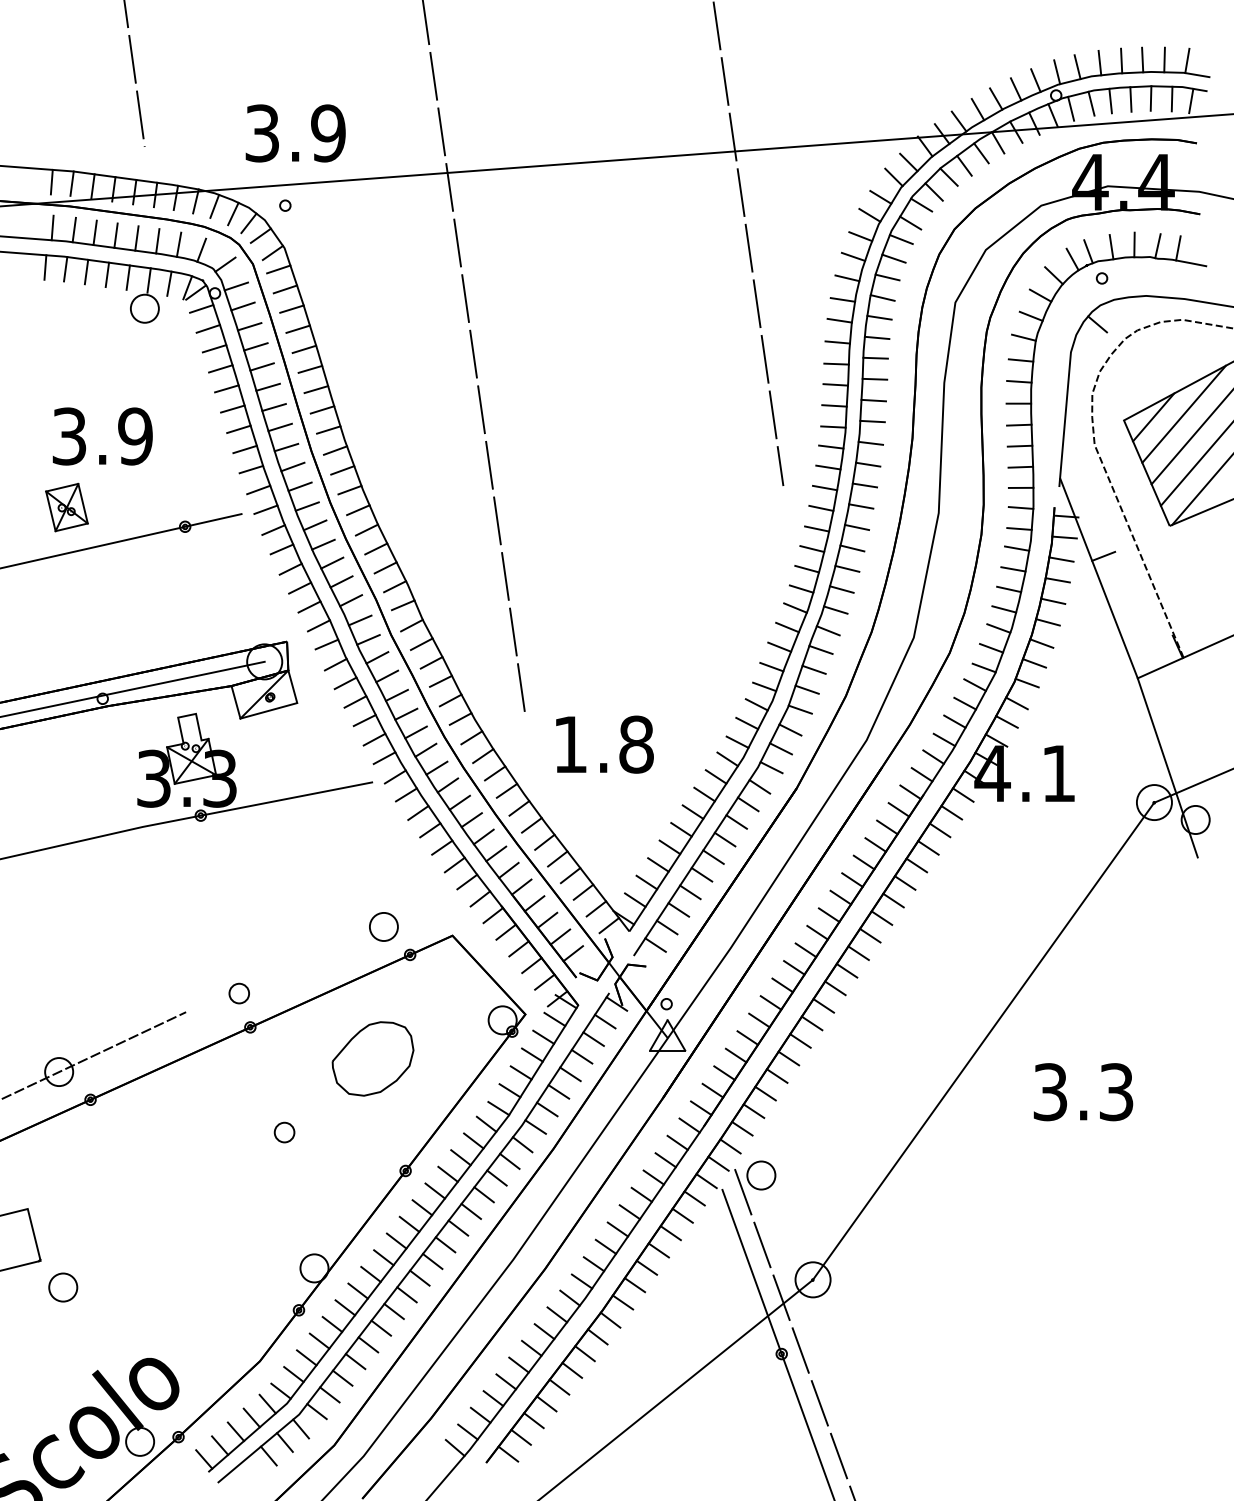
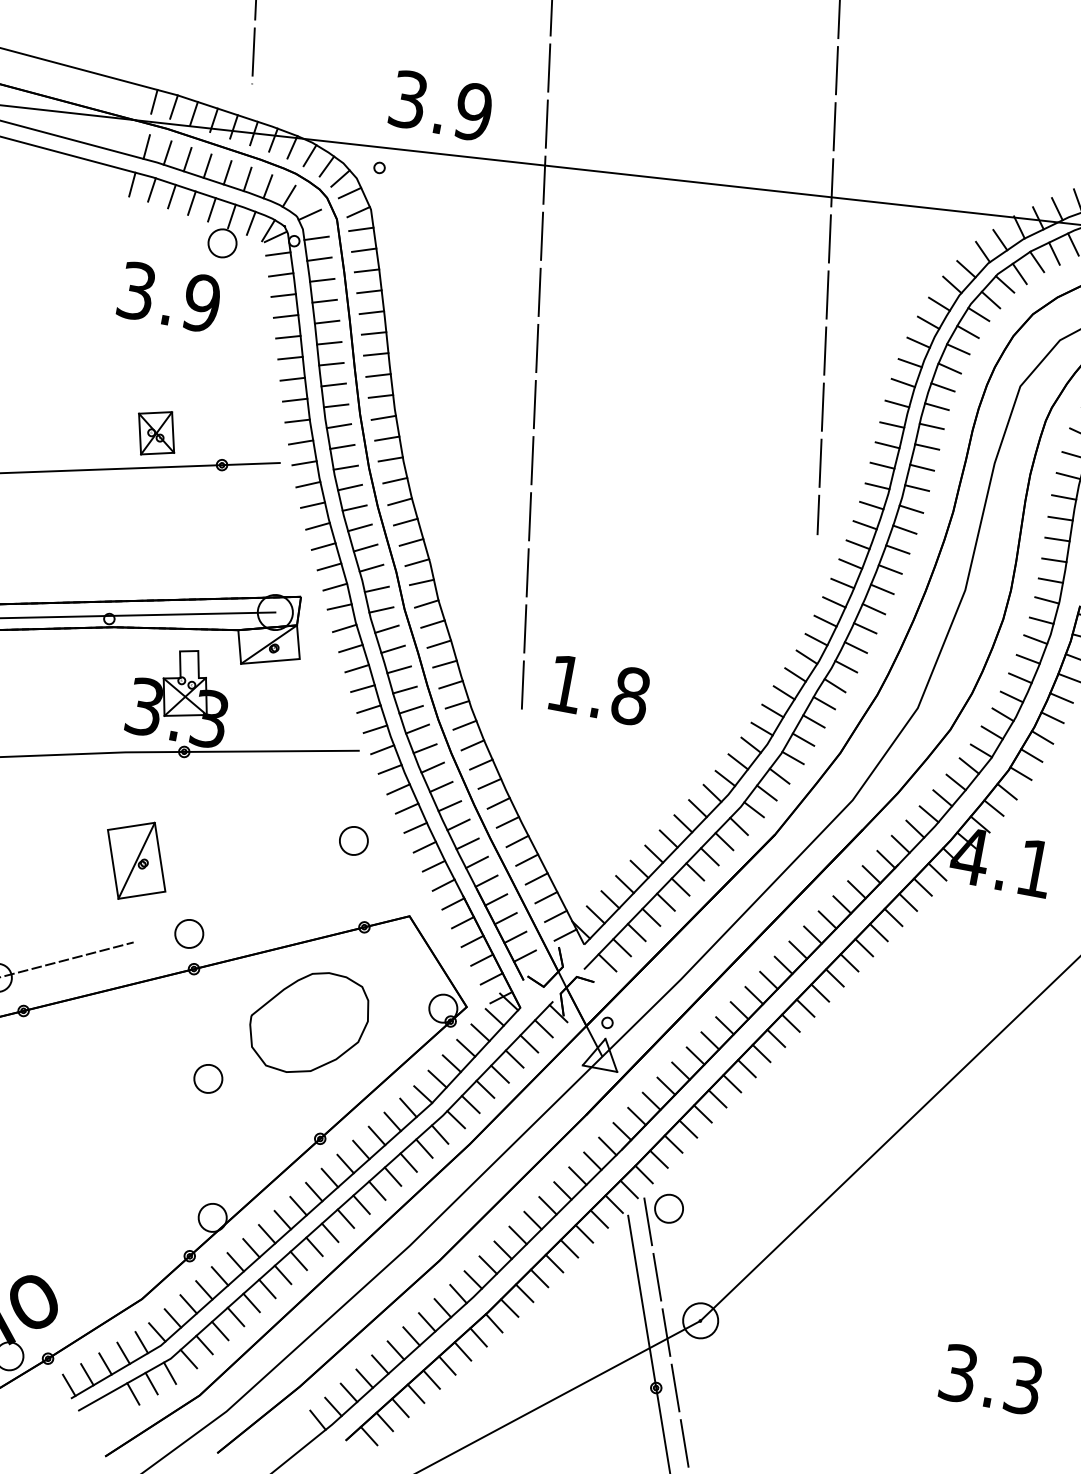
text: (295, 133) -> (441, 106), moved
text: (102, 436) -> (169, 297), moved
part: (66, 507) -> (156, 433), moved
text: (604, 744) -> (599, 690), moved
part: (383, 926) -> (353, 840), moved
part: (173, 931) -> (136, 860), added
part: (239, 993) -> (189, 933), size x1.43
part: (372, 1058) -> (308, 1022), size x1.43
text: (1083, 1092) -> (991, 1379), moved
part: (284, 1132) -> (208, 1078), size x1.43

